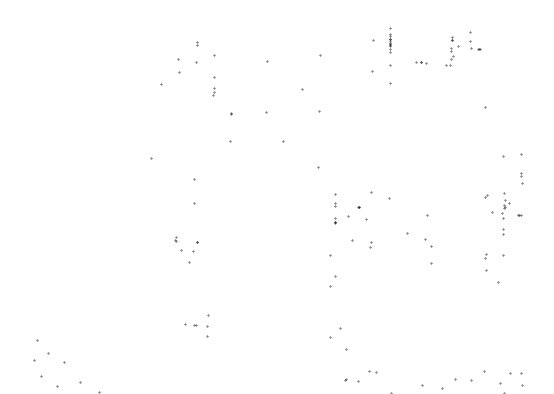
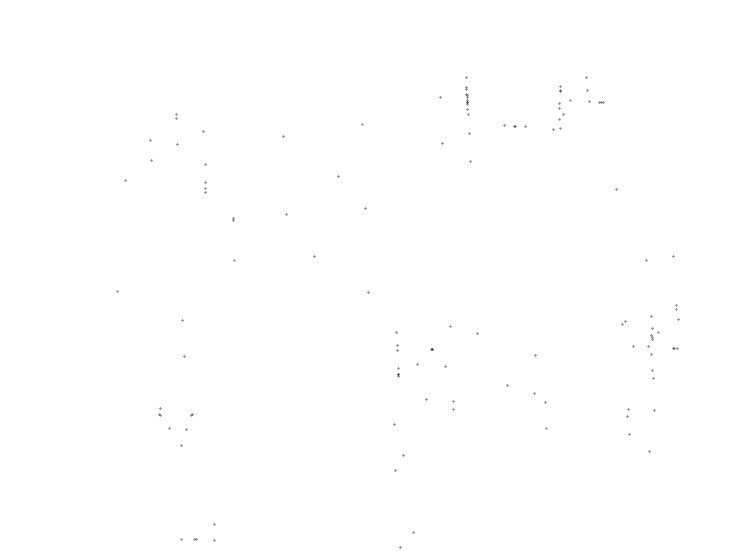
part: (421, 62) -> (515, 126), size x1.43
part: (521, 178) -> (676, 313), moved

